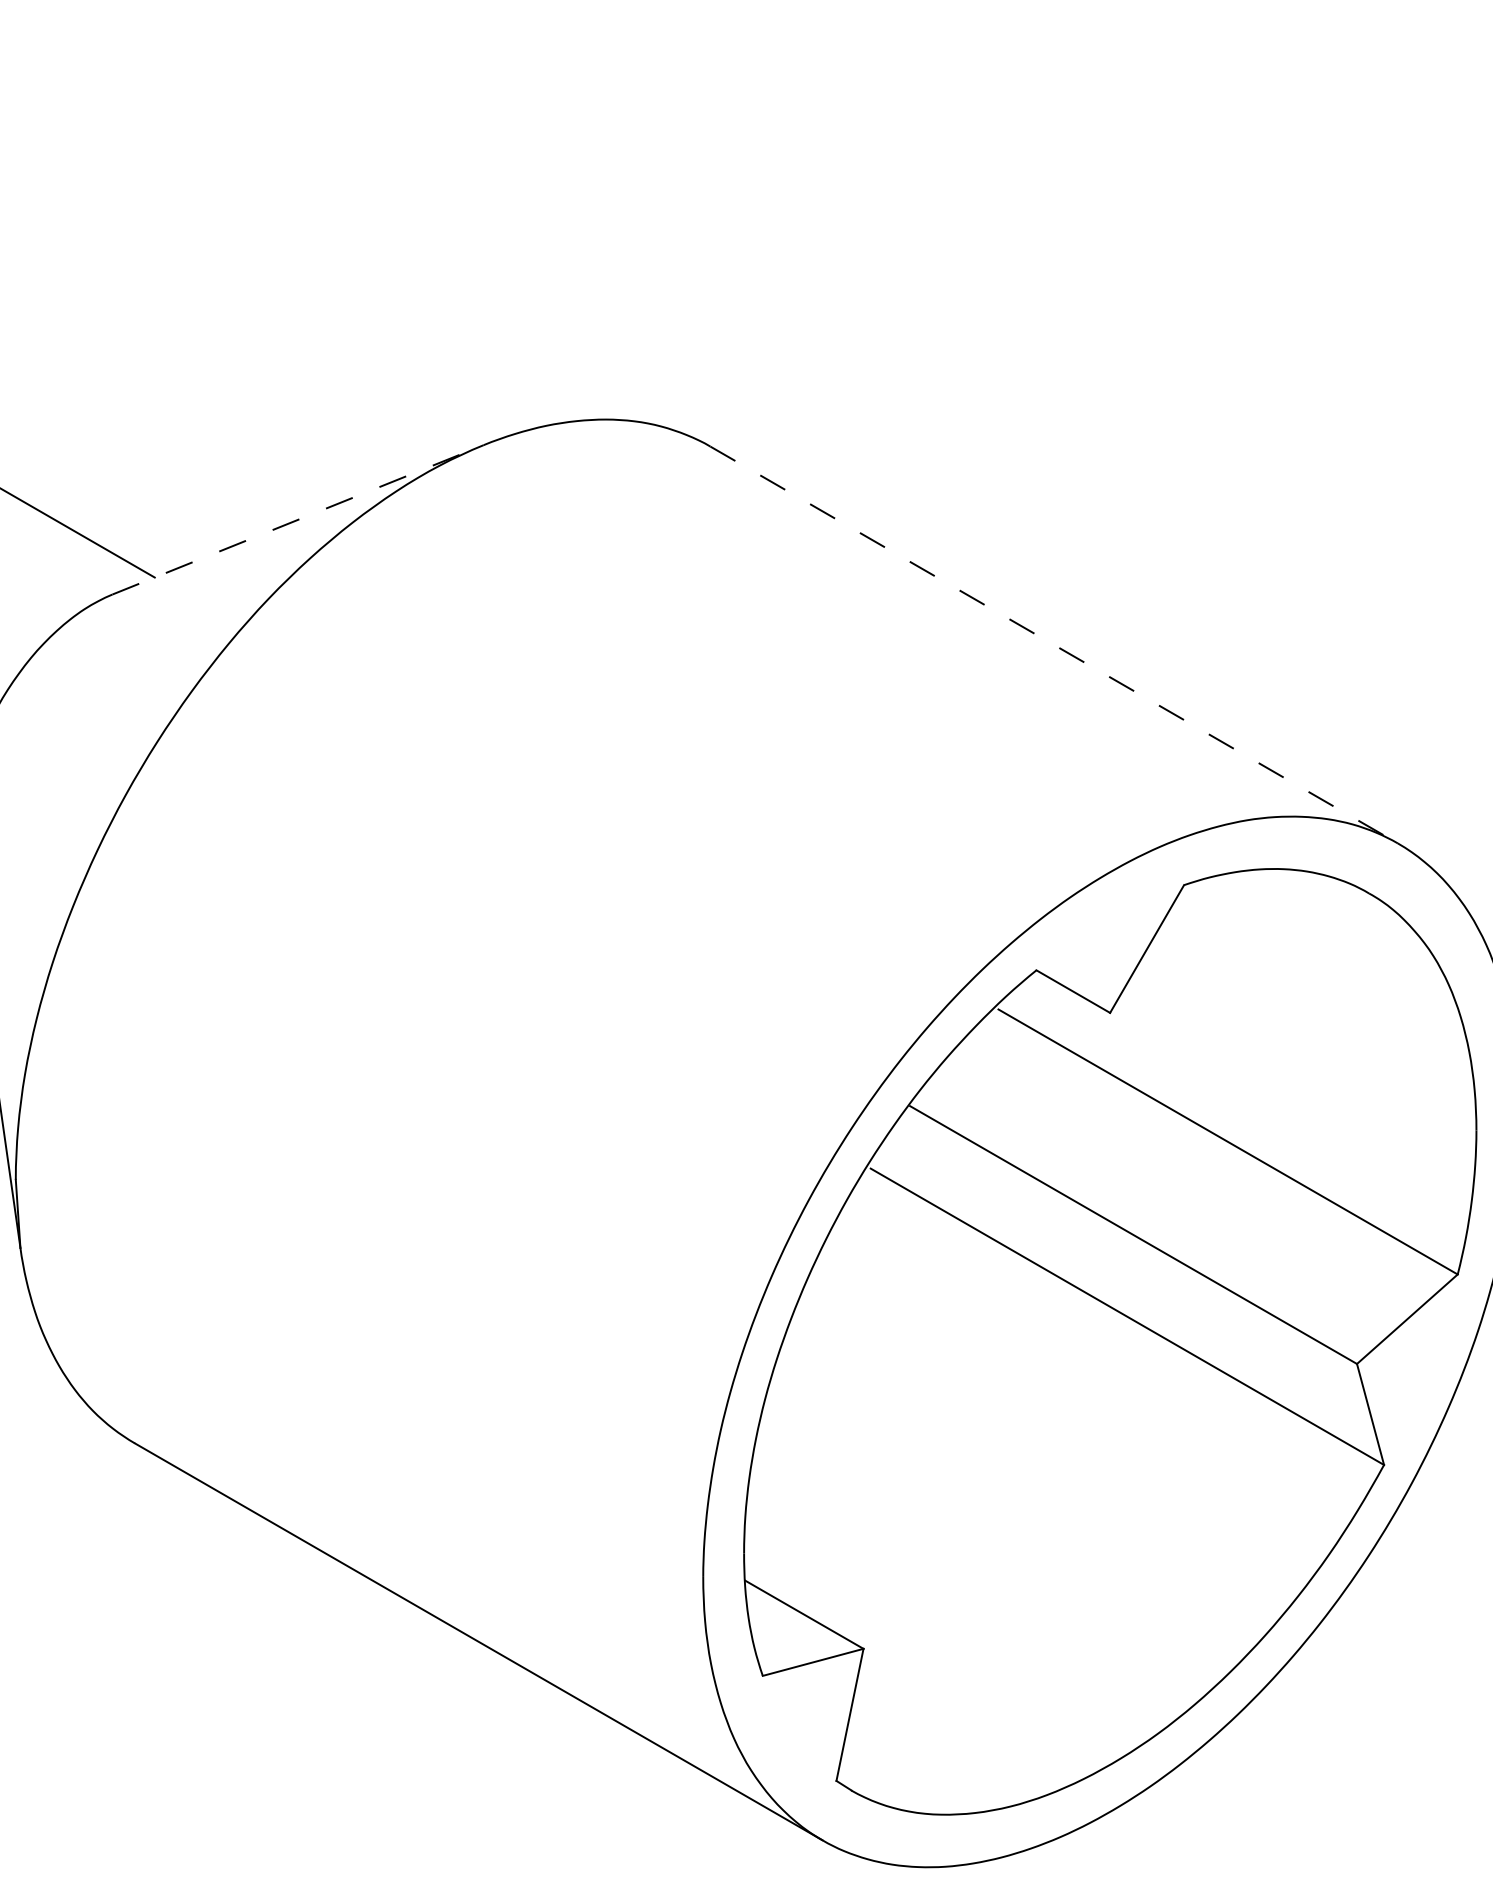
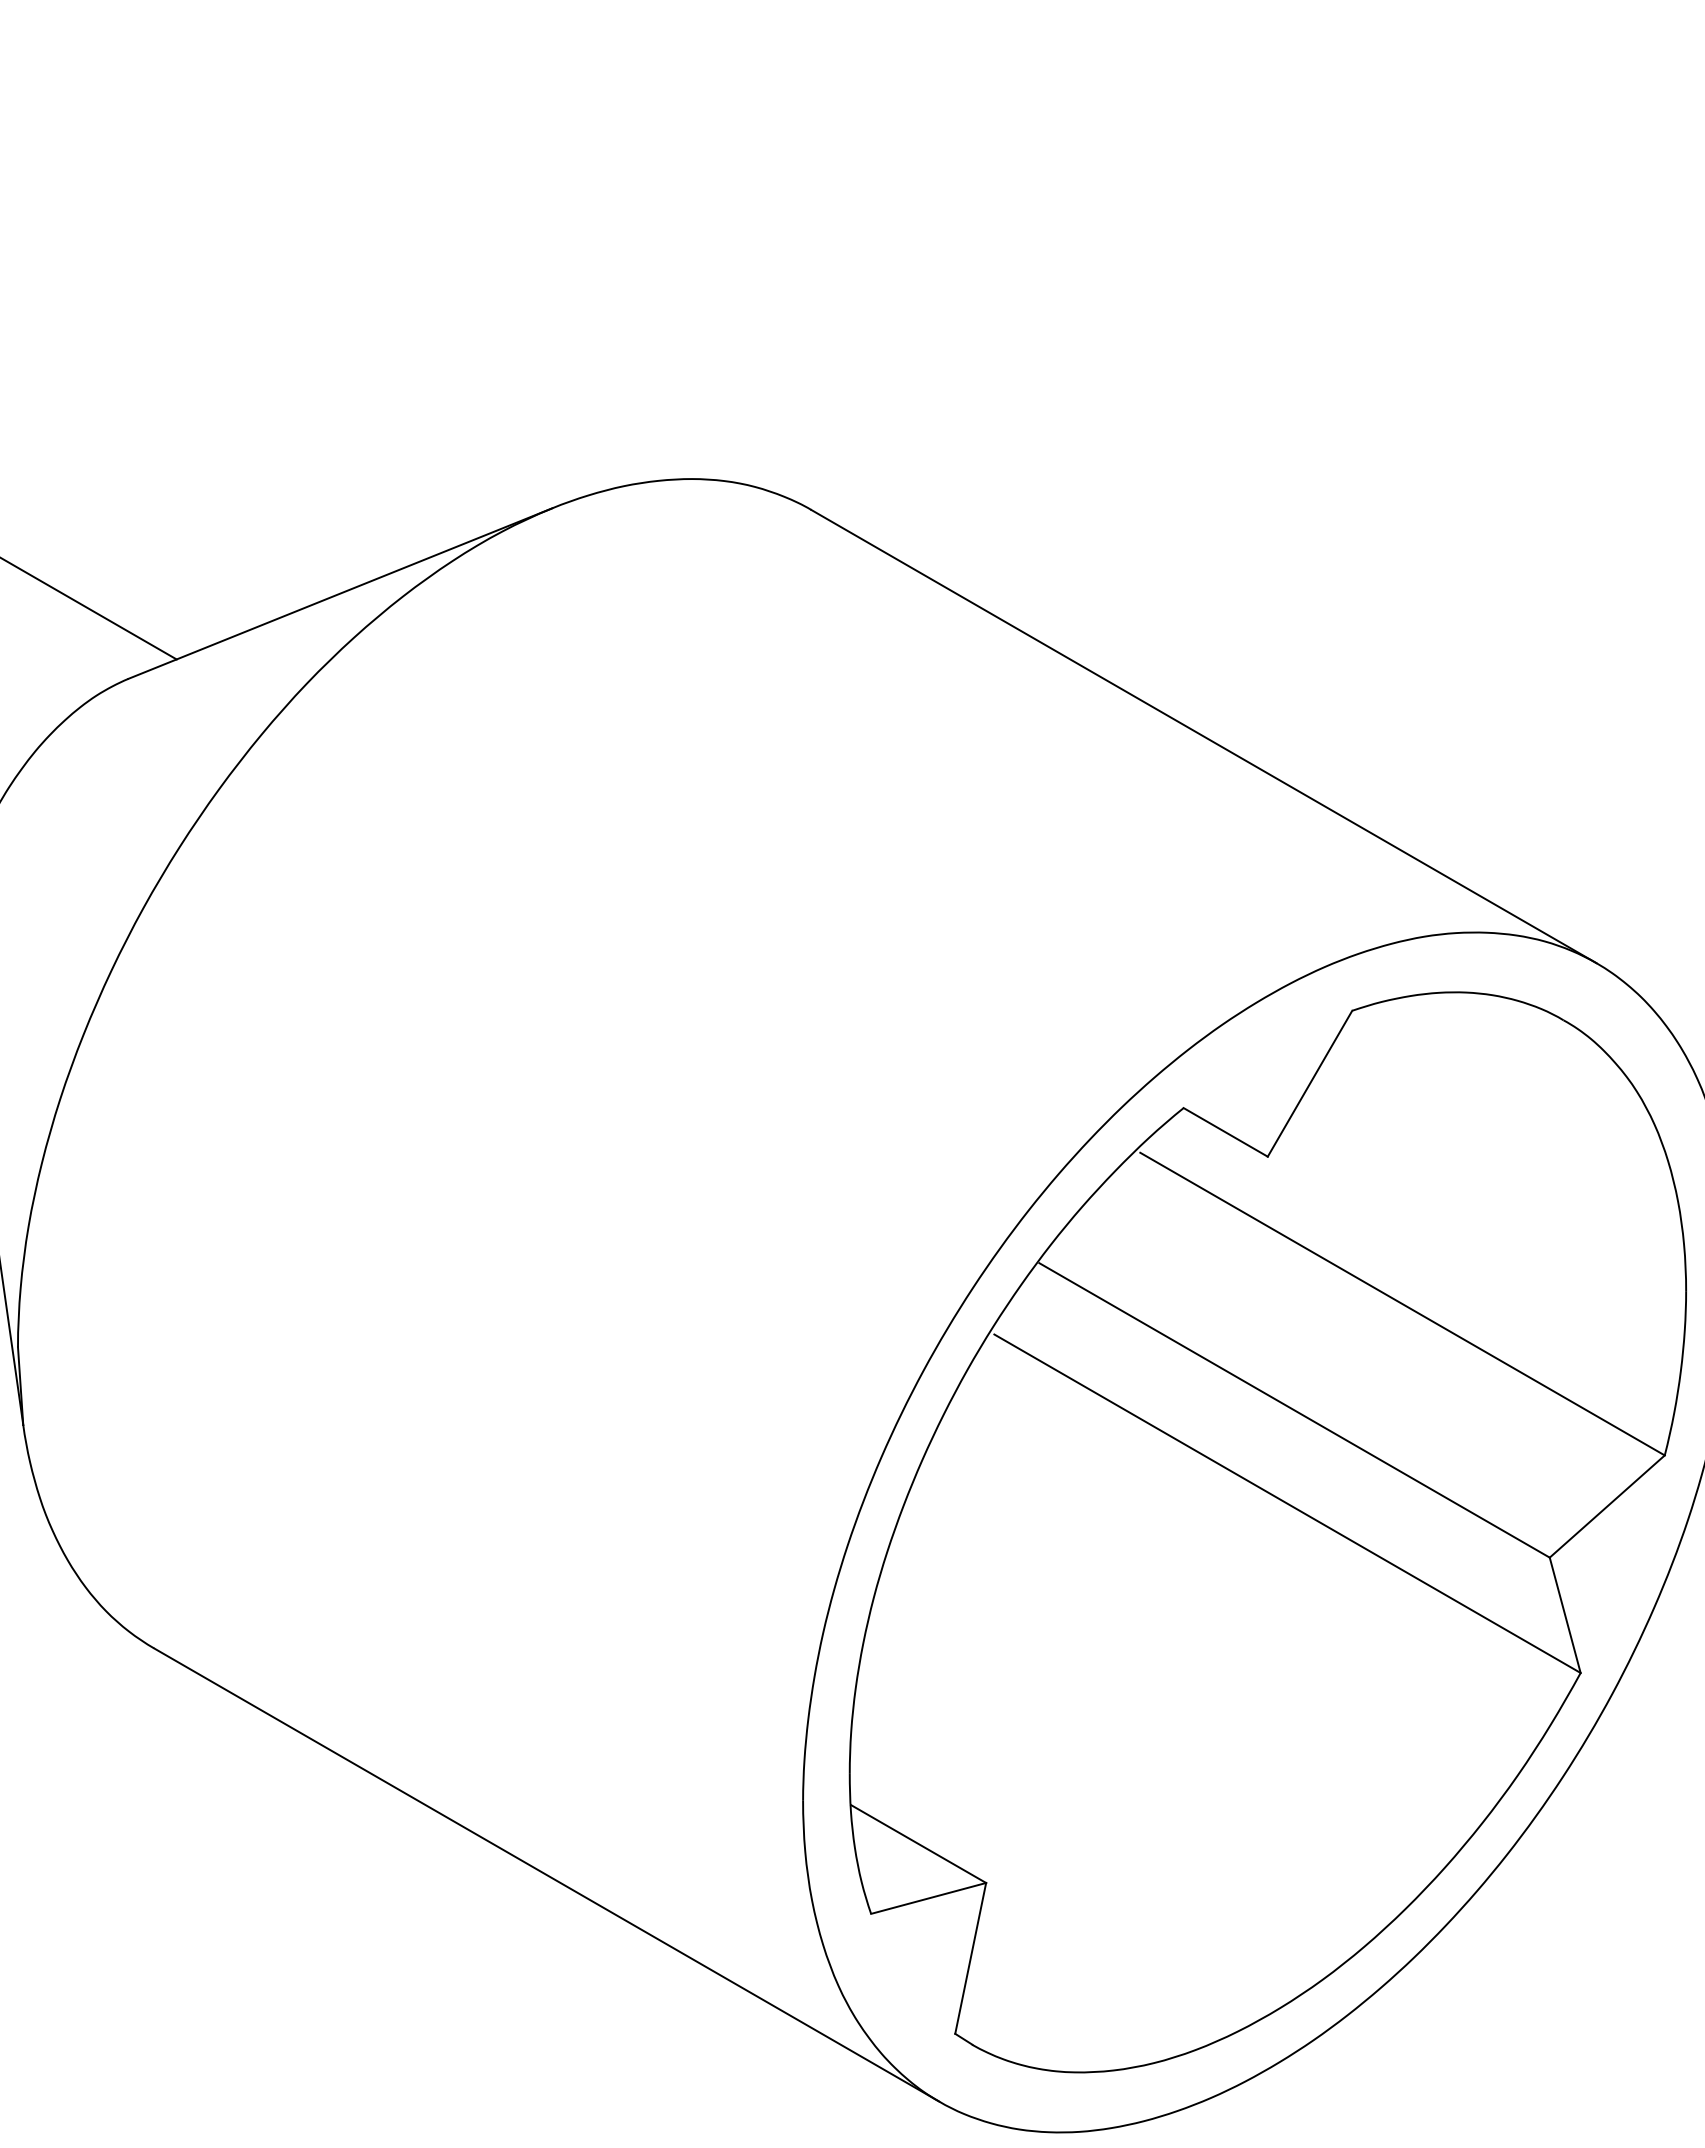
line: (298, 519) -> (340, 593), dashed -> solid
line: (1054, 644) -> (1204, 736), dashed -> solid

